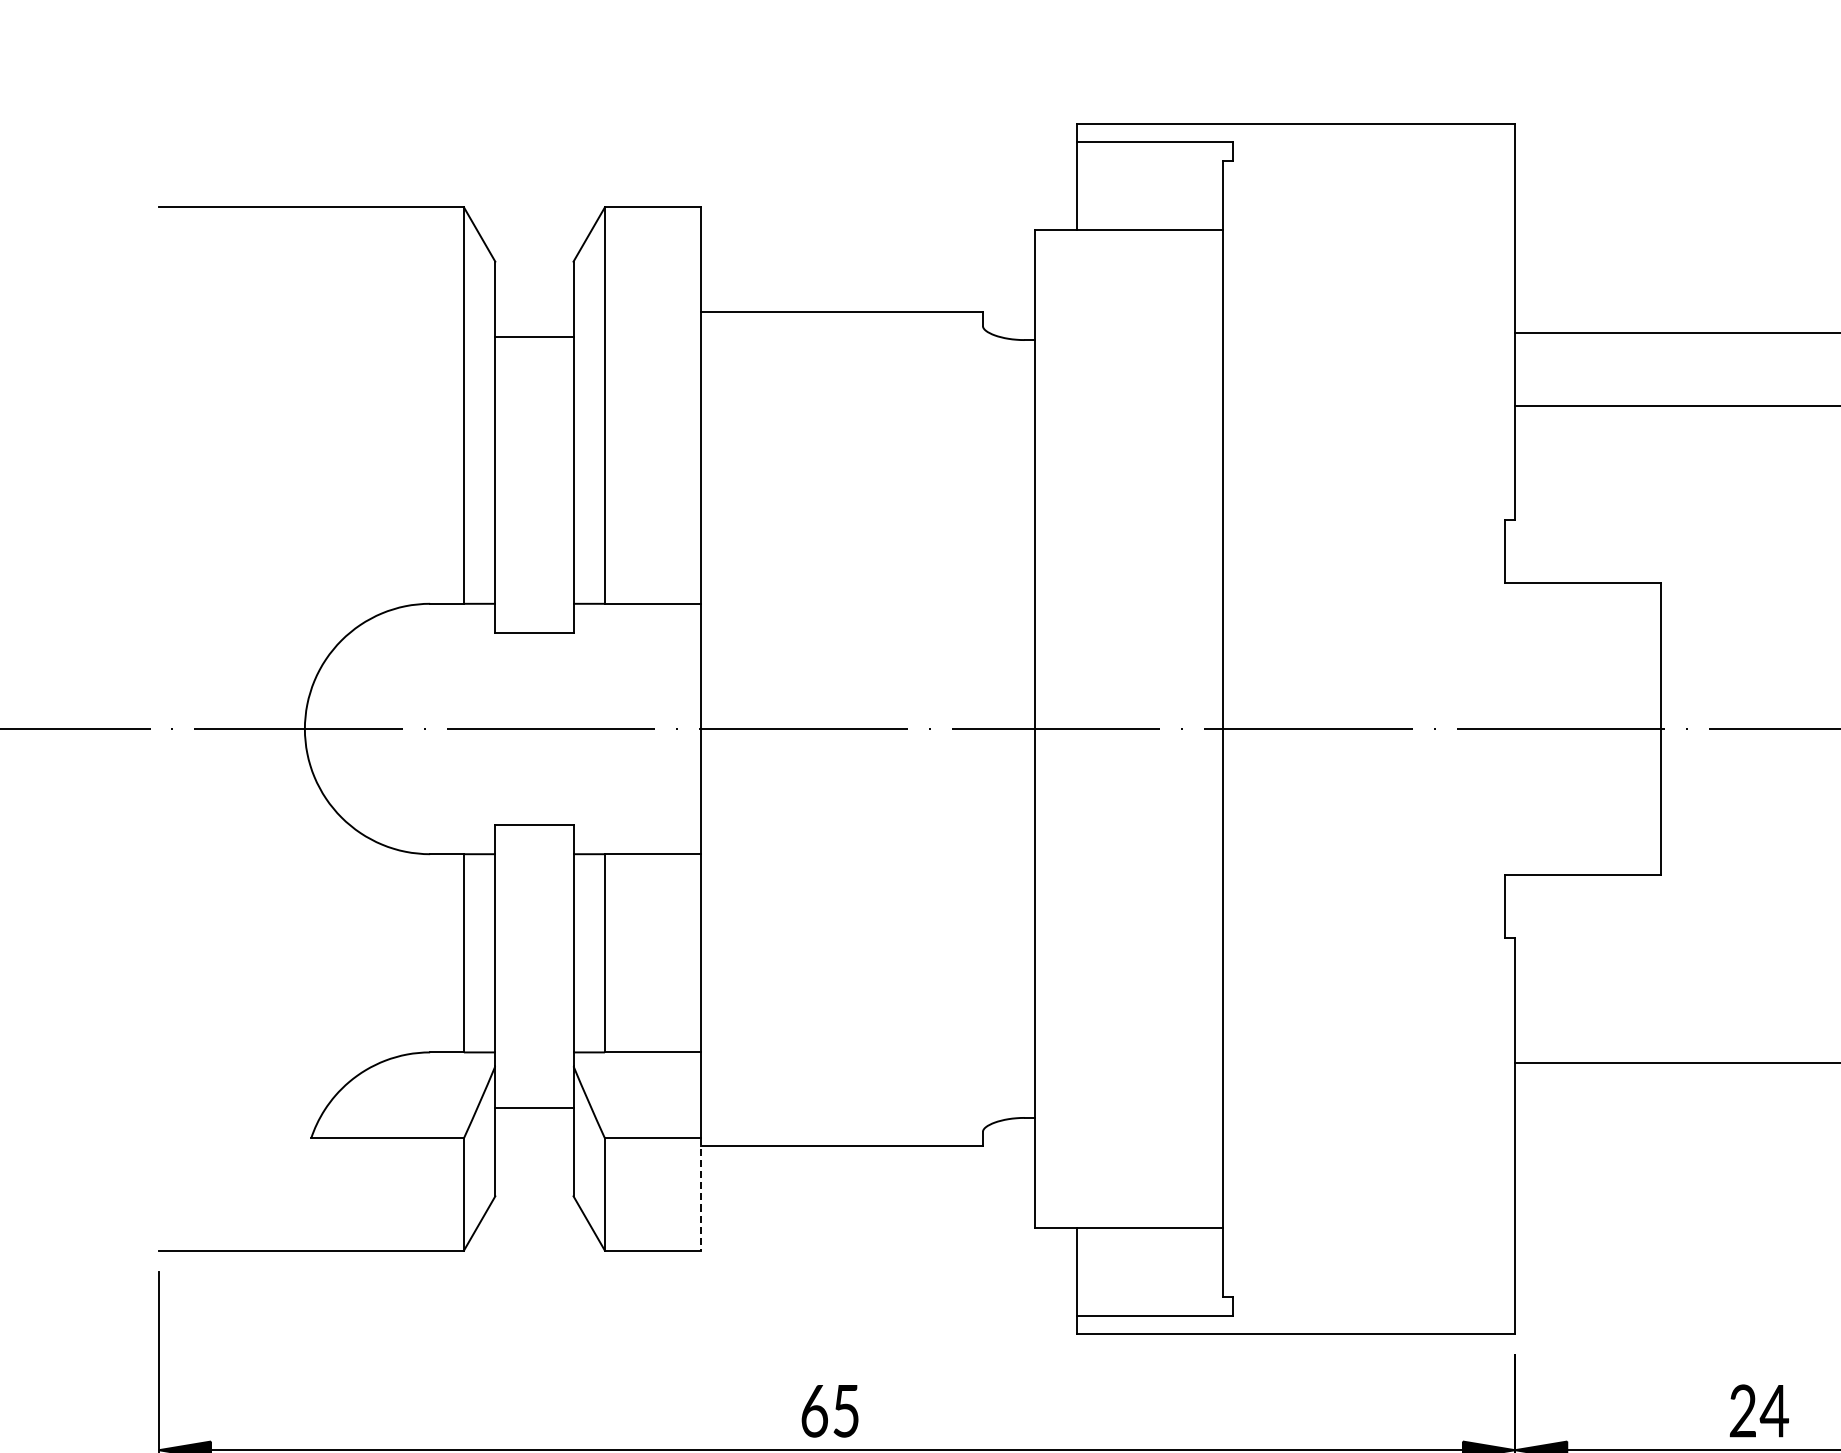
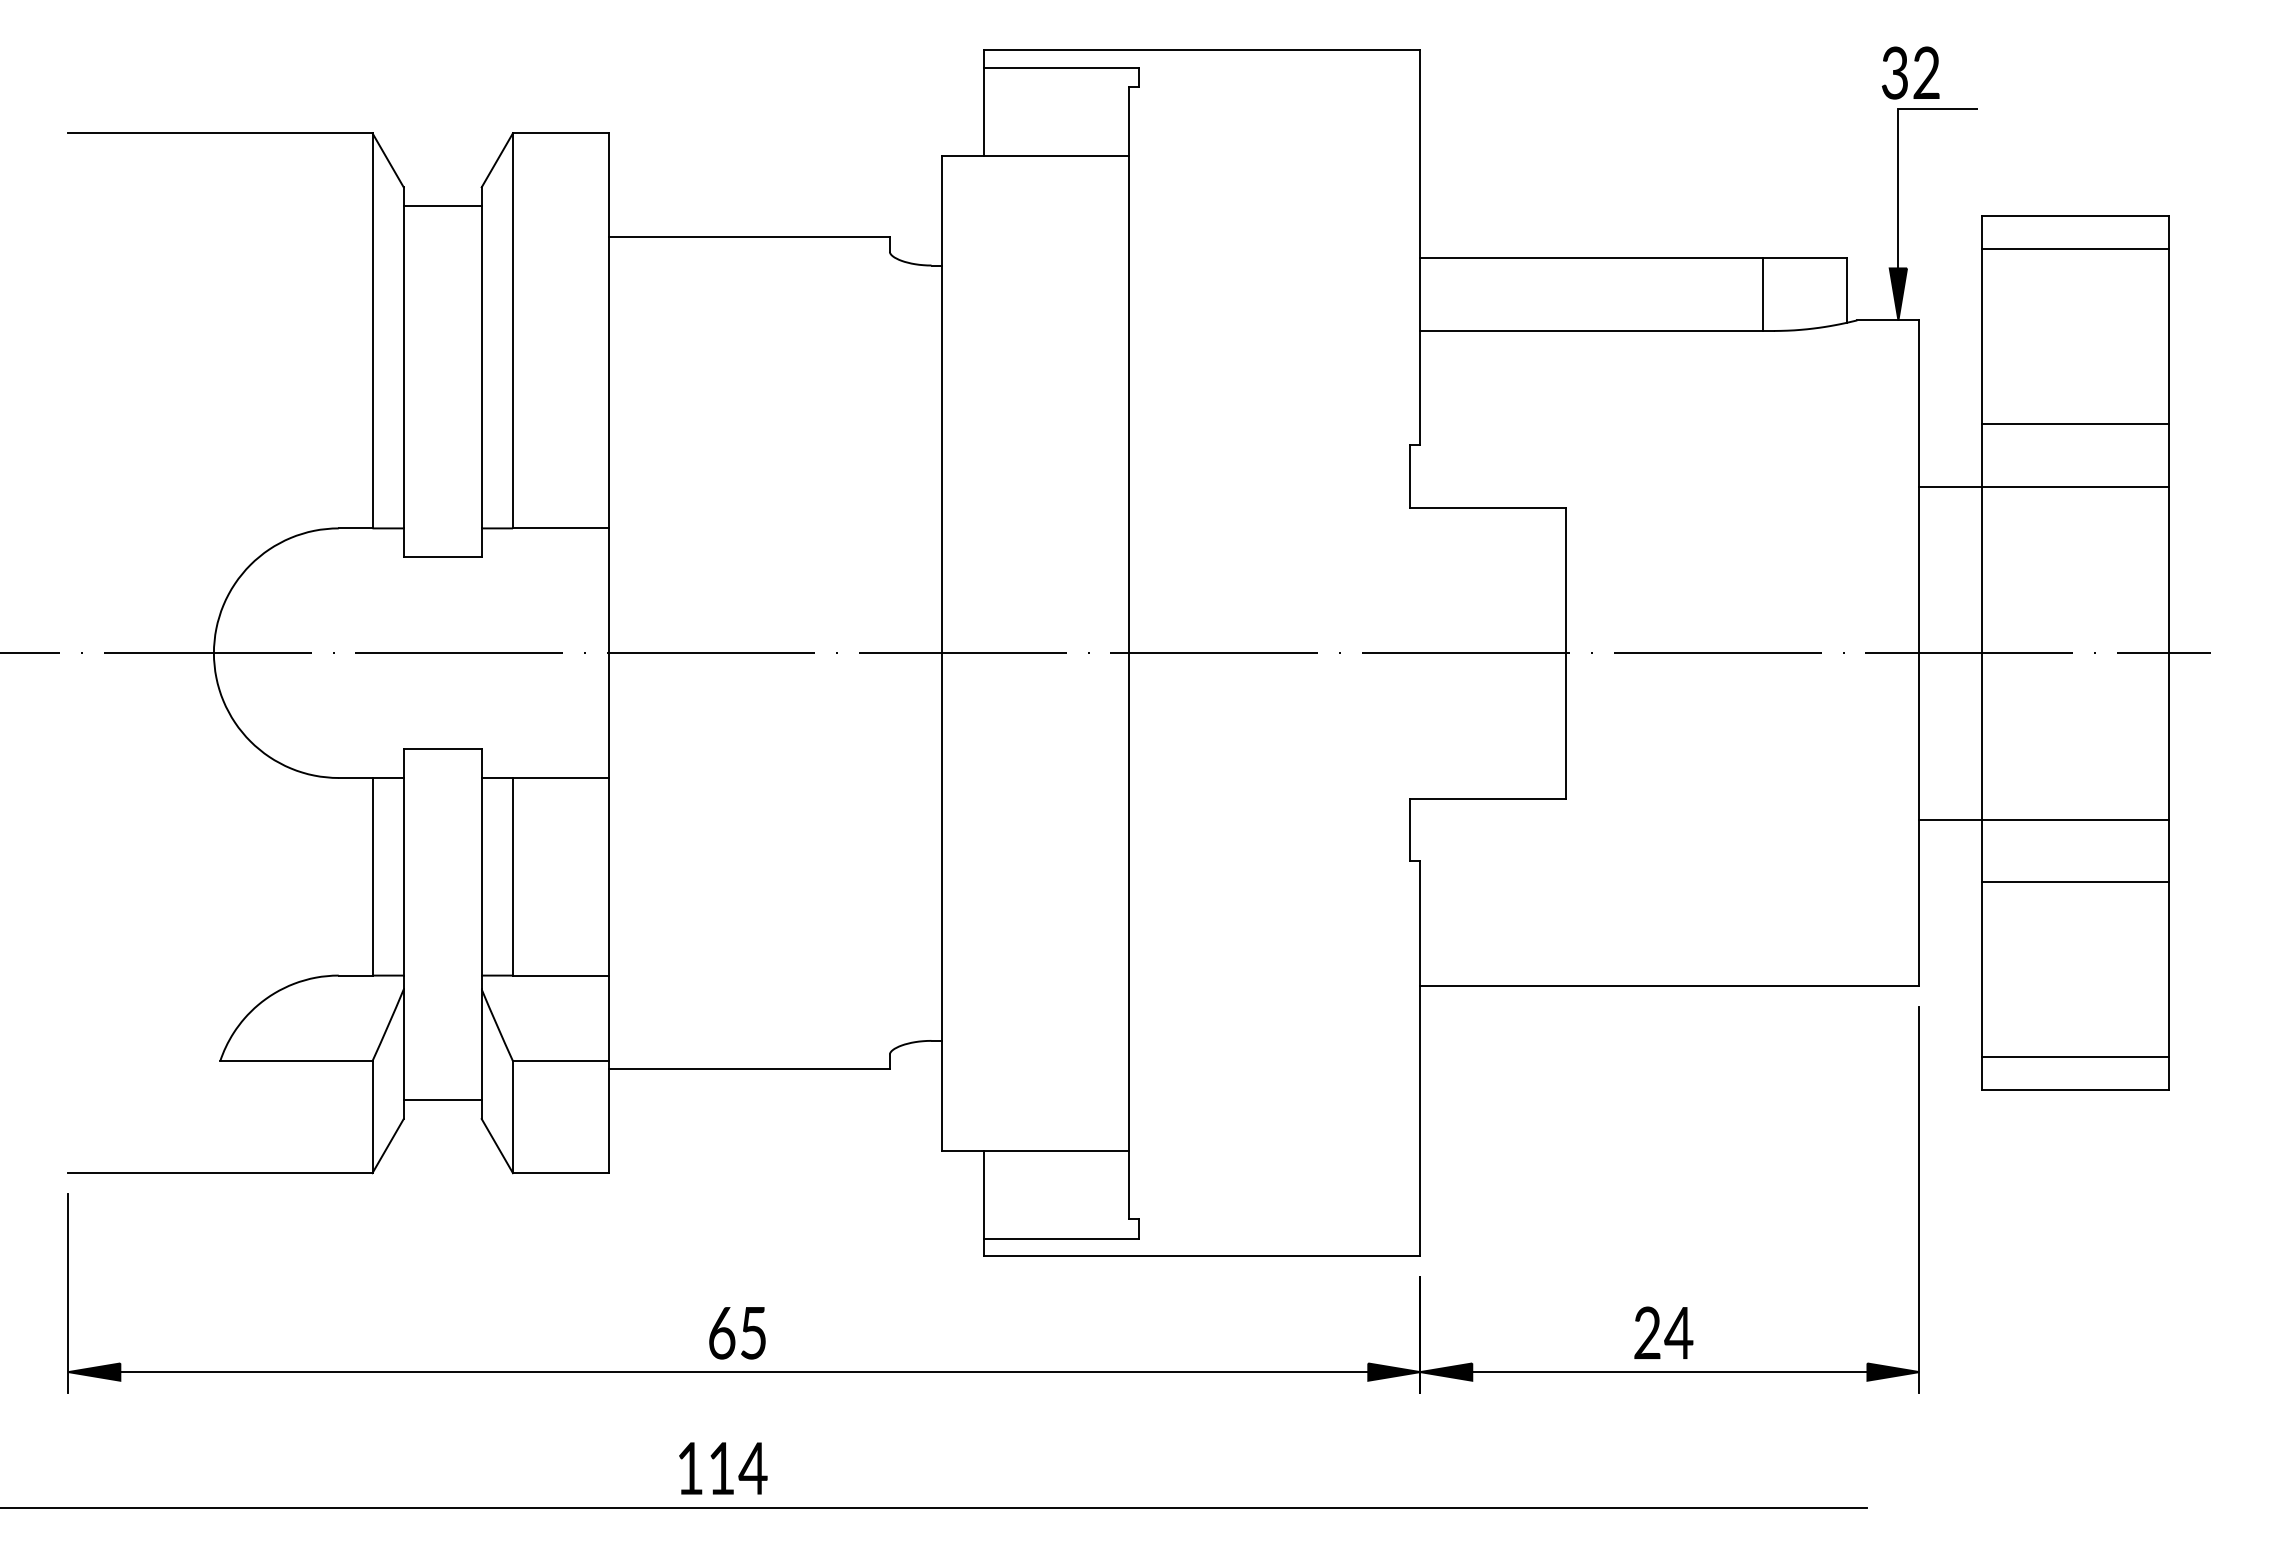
line: (534, 337) -> (442, 206), moved
line: (534, 1108) -> (442, 1100), moved
line: (701, 1194) -> (609, 1117), dashed -> solid

